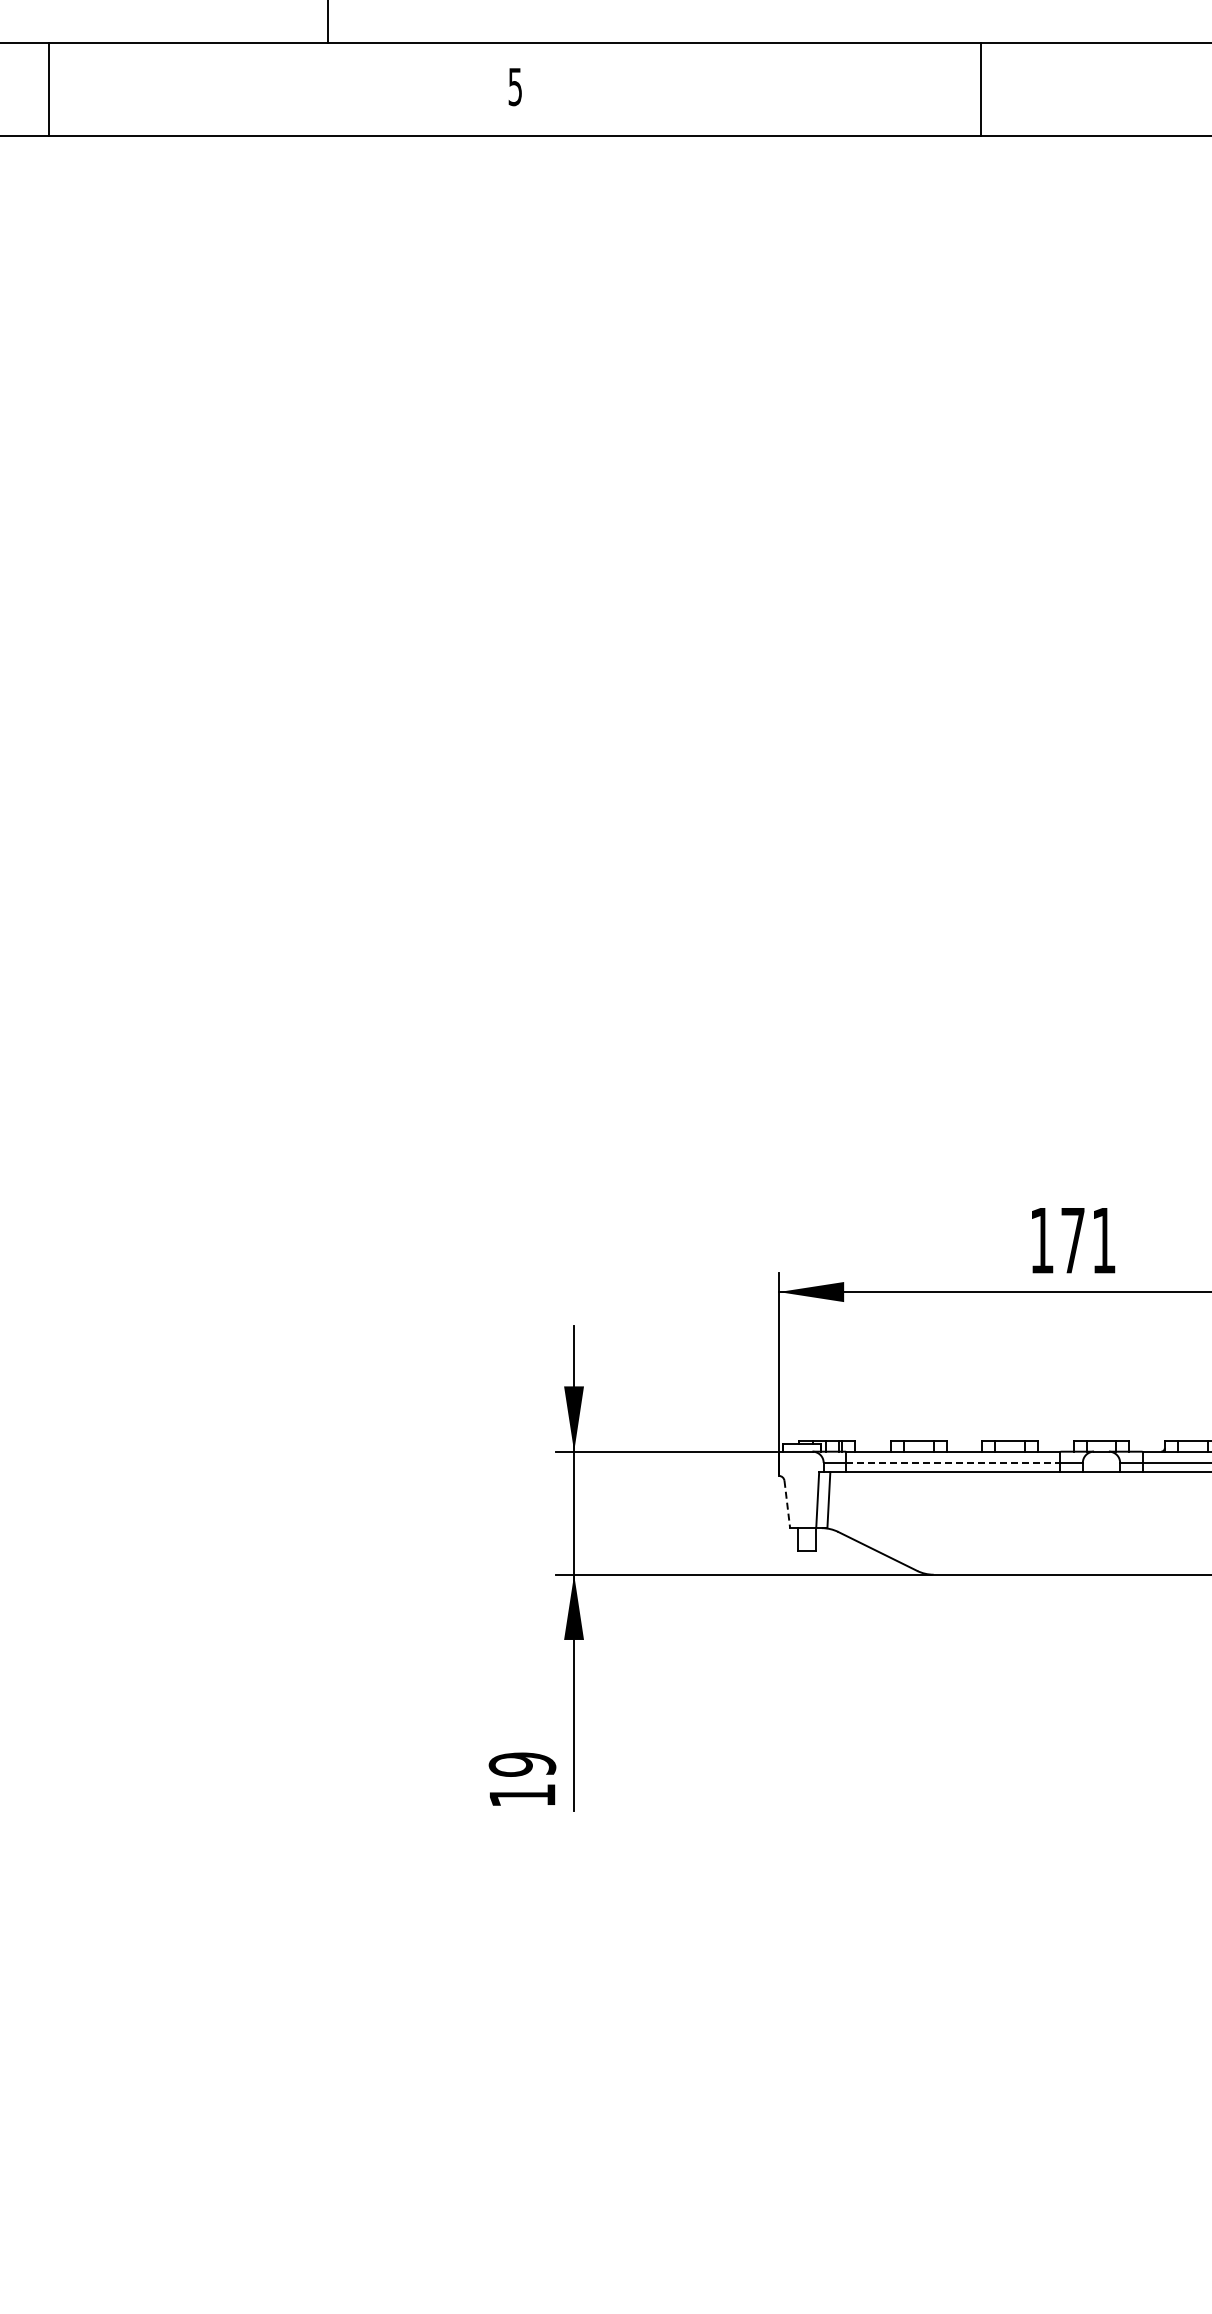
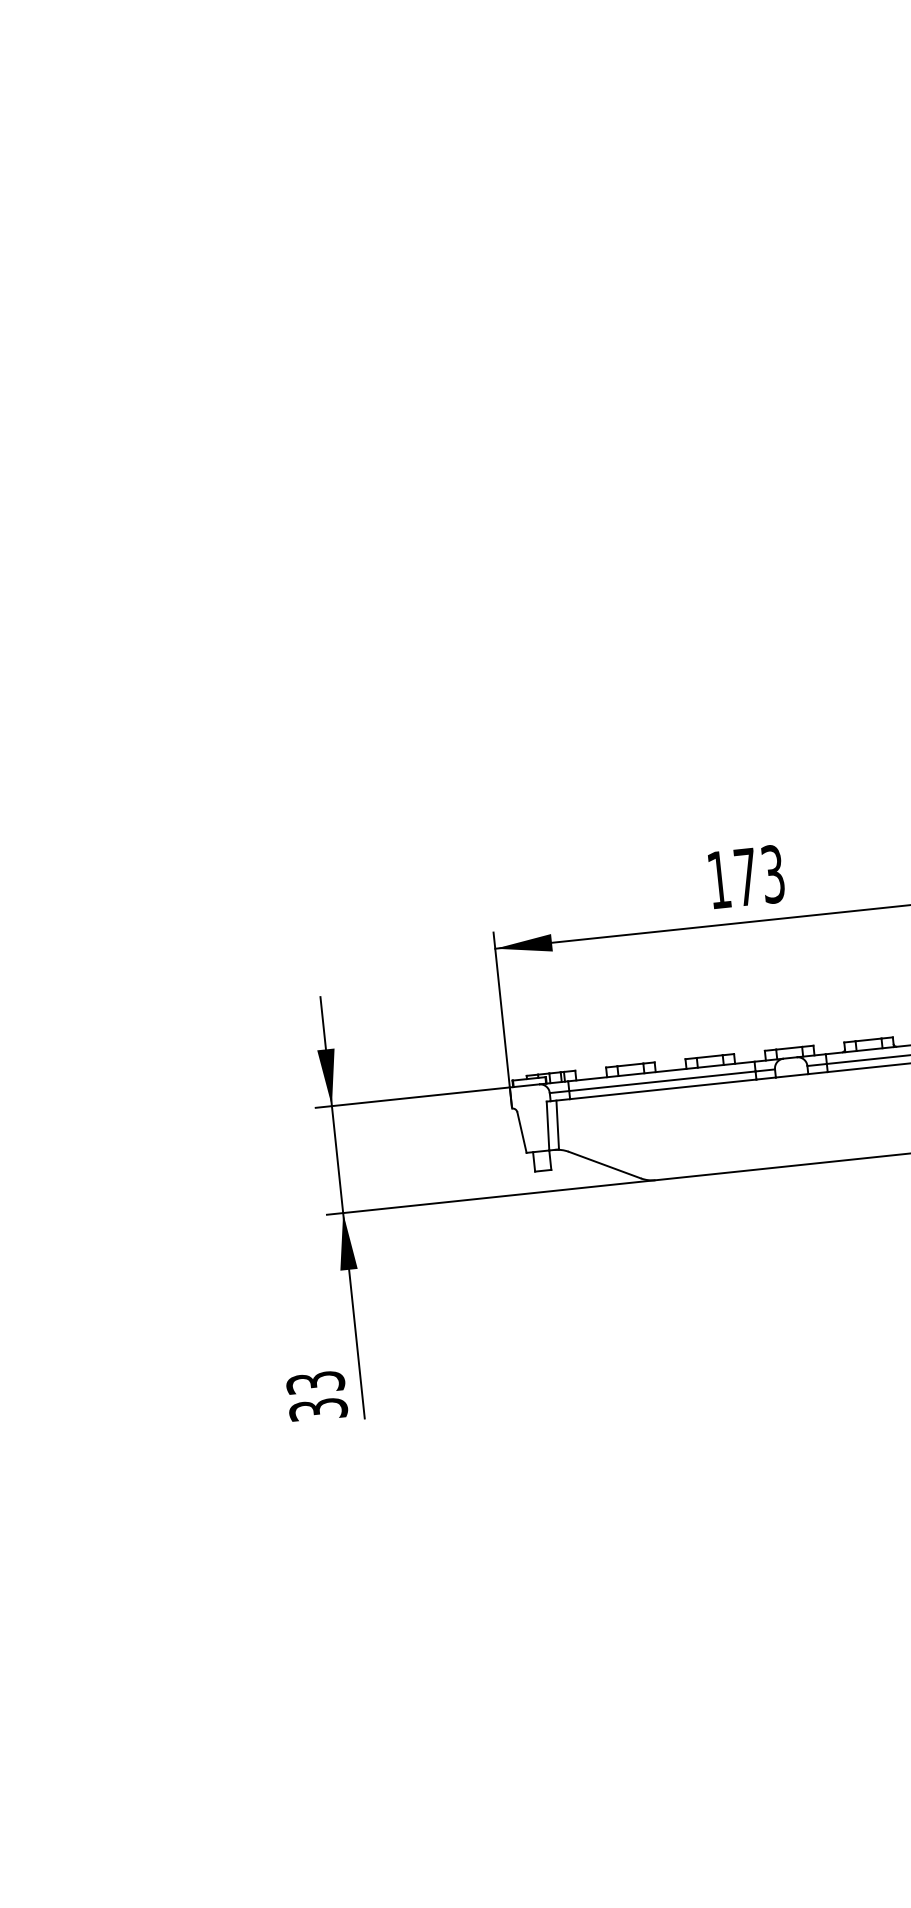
text: (1103, 1240) -> (772, 874), 171 -> 173
line: (953, 1462) -> (662, 1080), dashed -> solid
line: (787, 1504) -> (522, 1132), dashed -> solid
text: (522, 1779) -> (316, 1395), 19 -> 33

